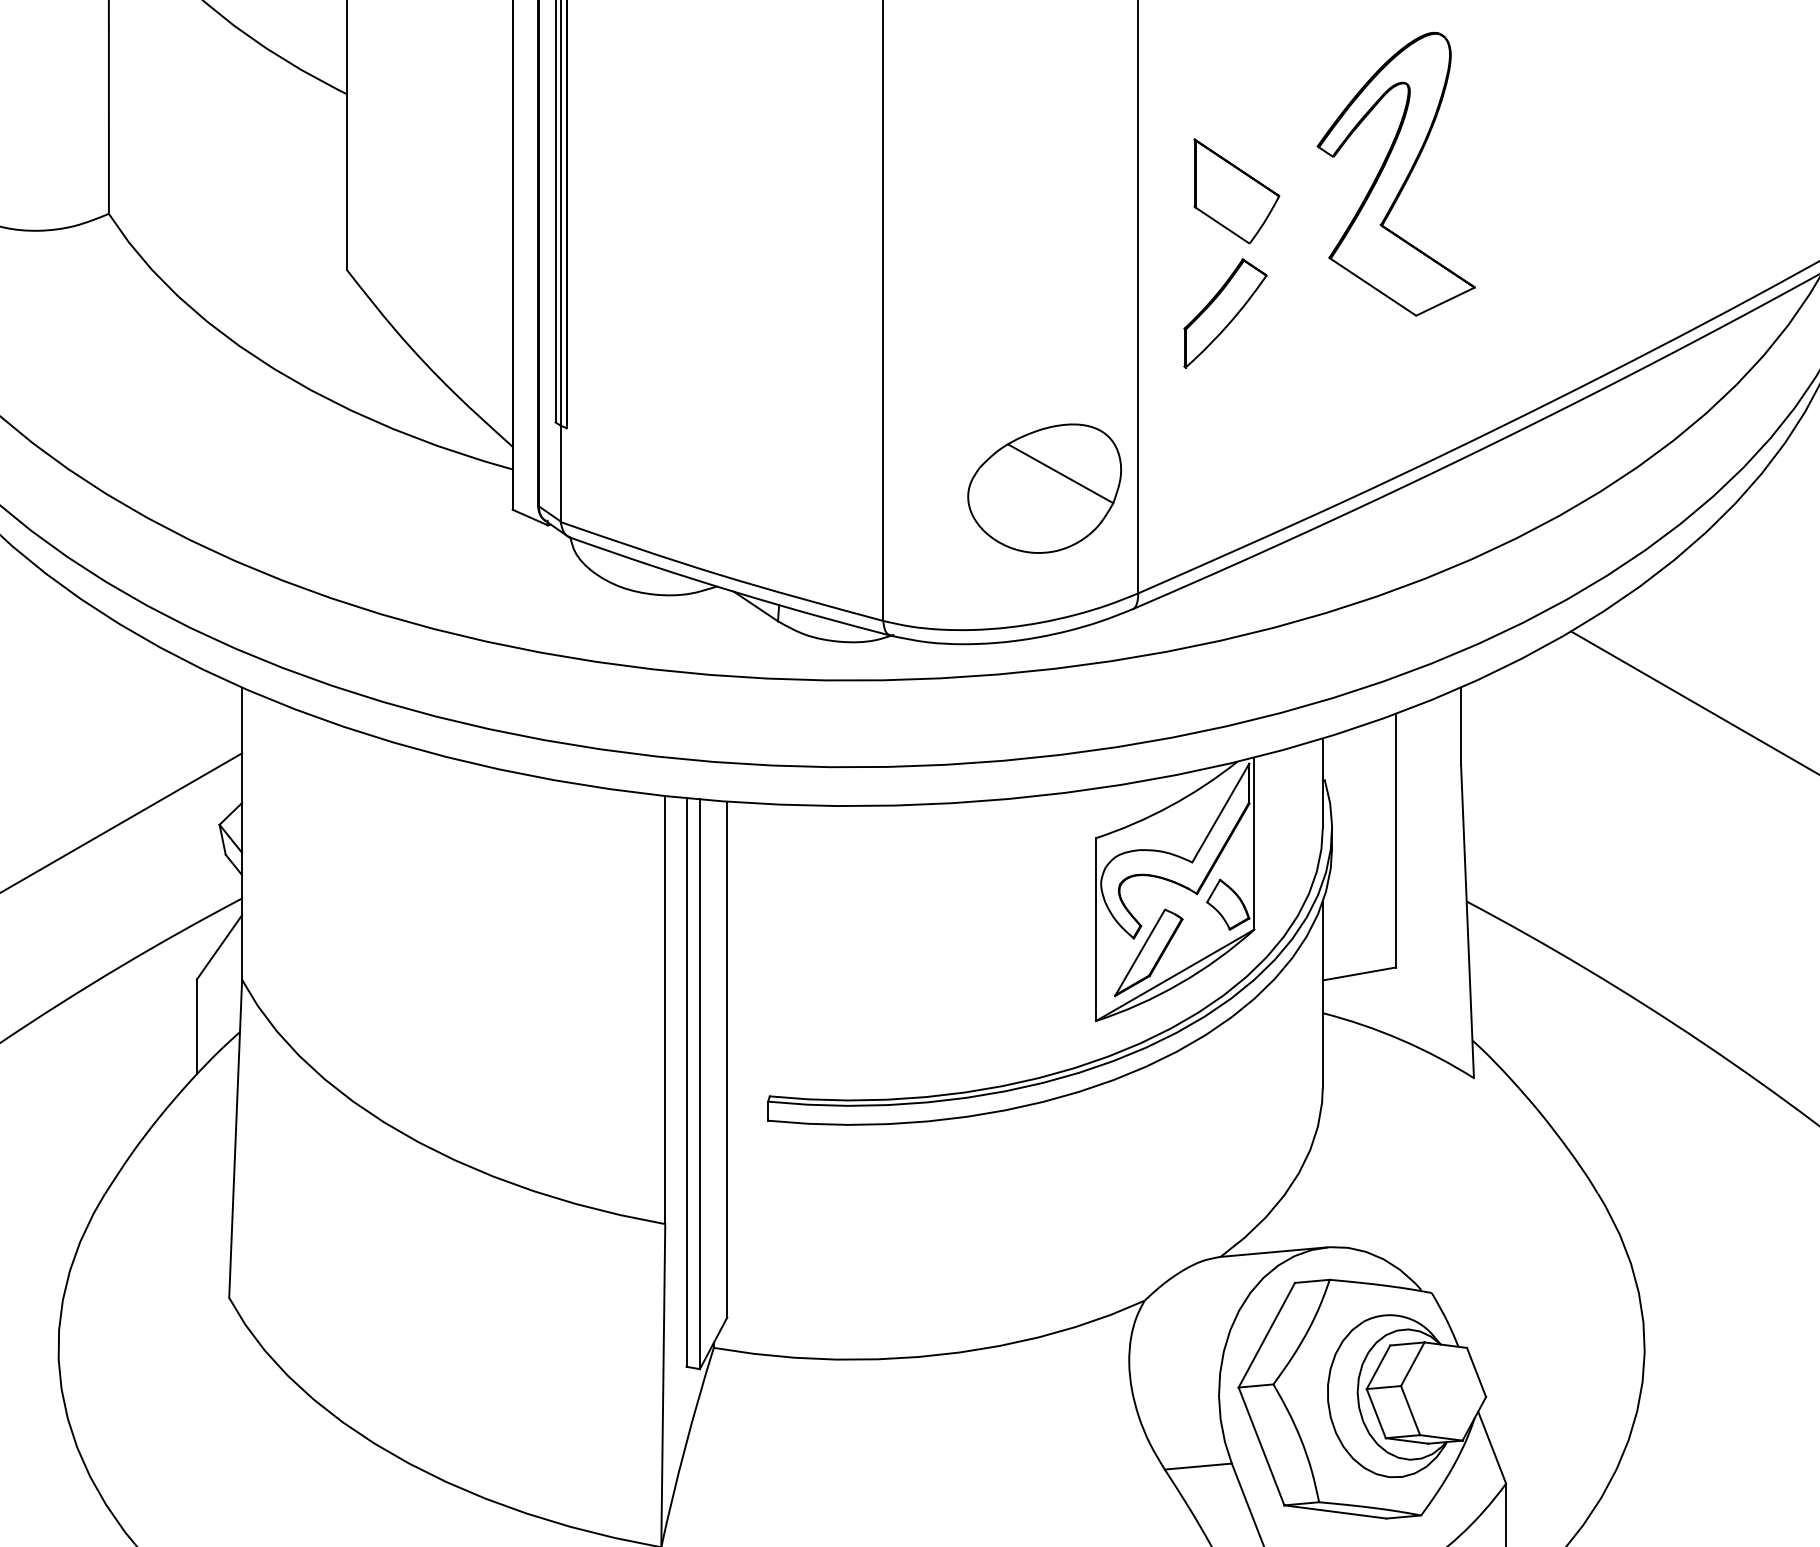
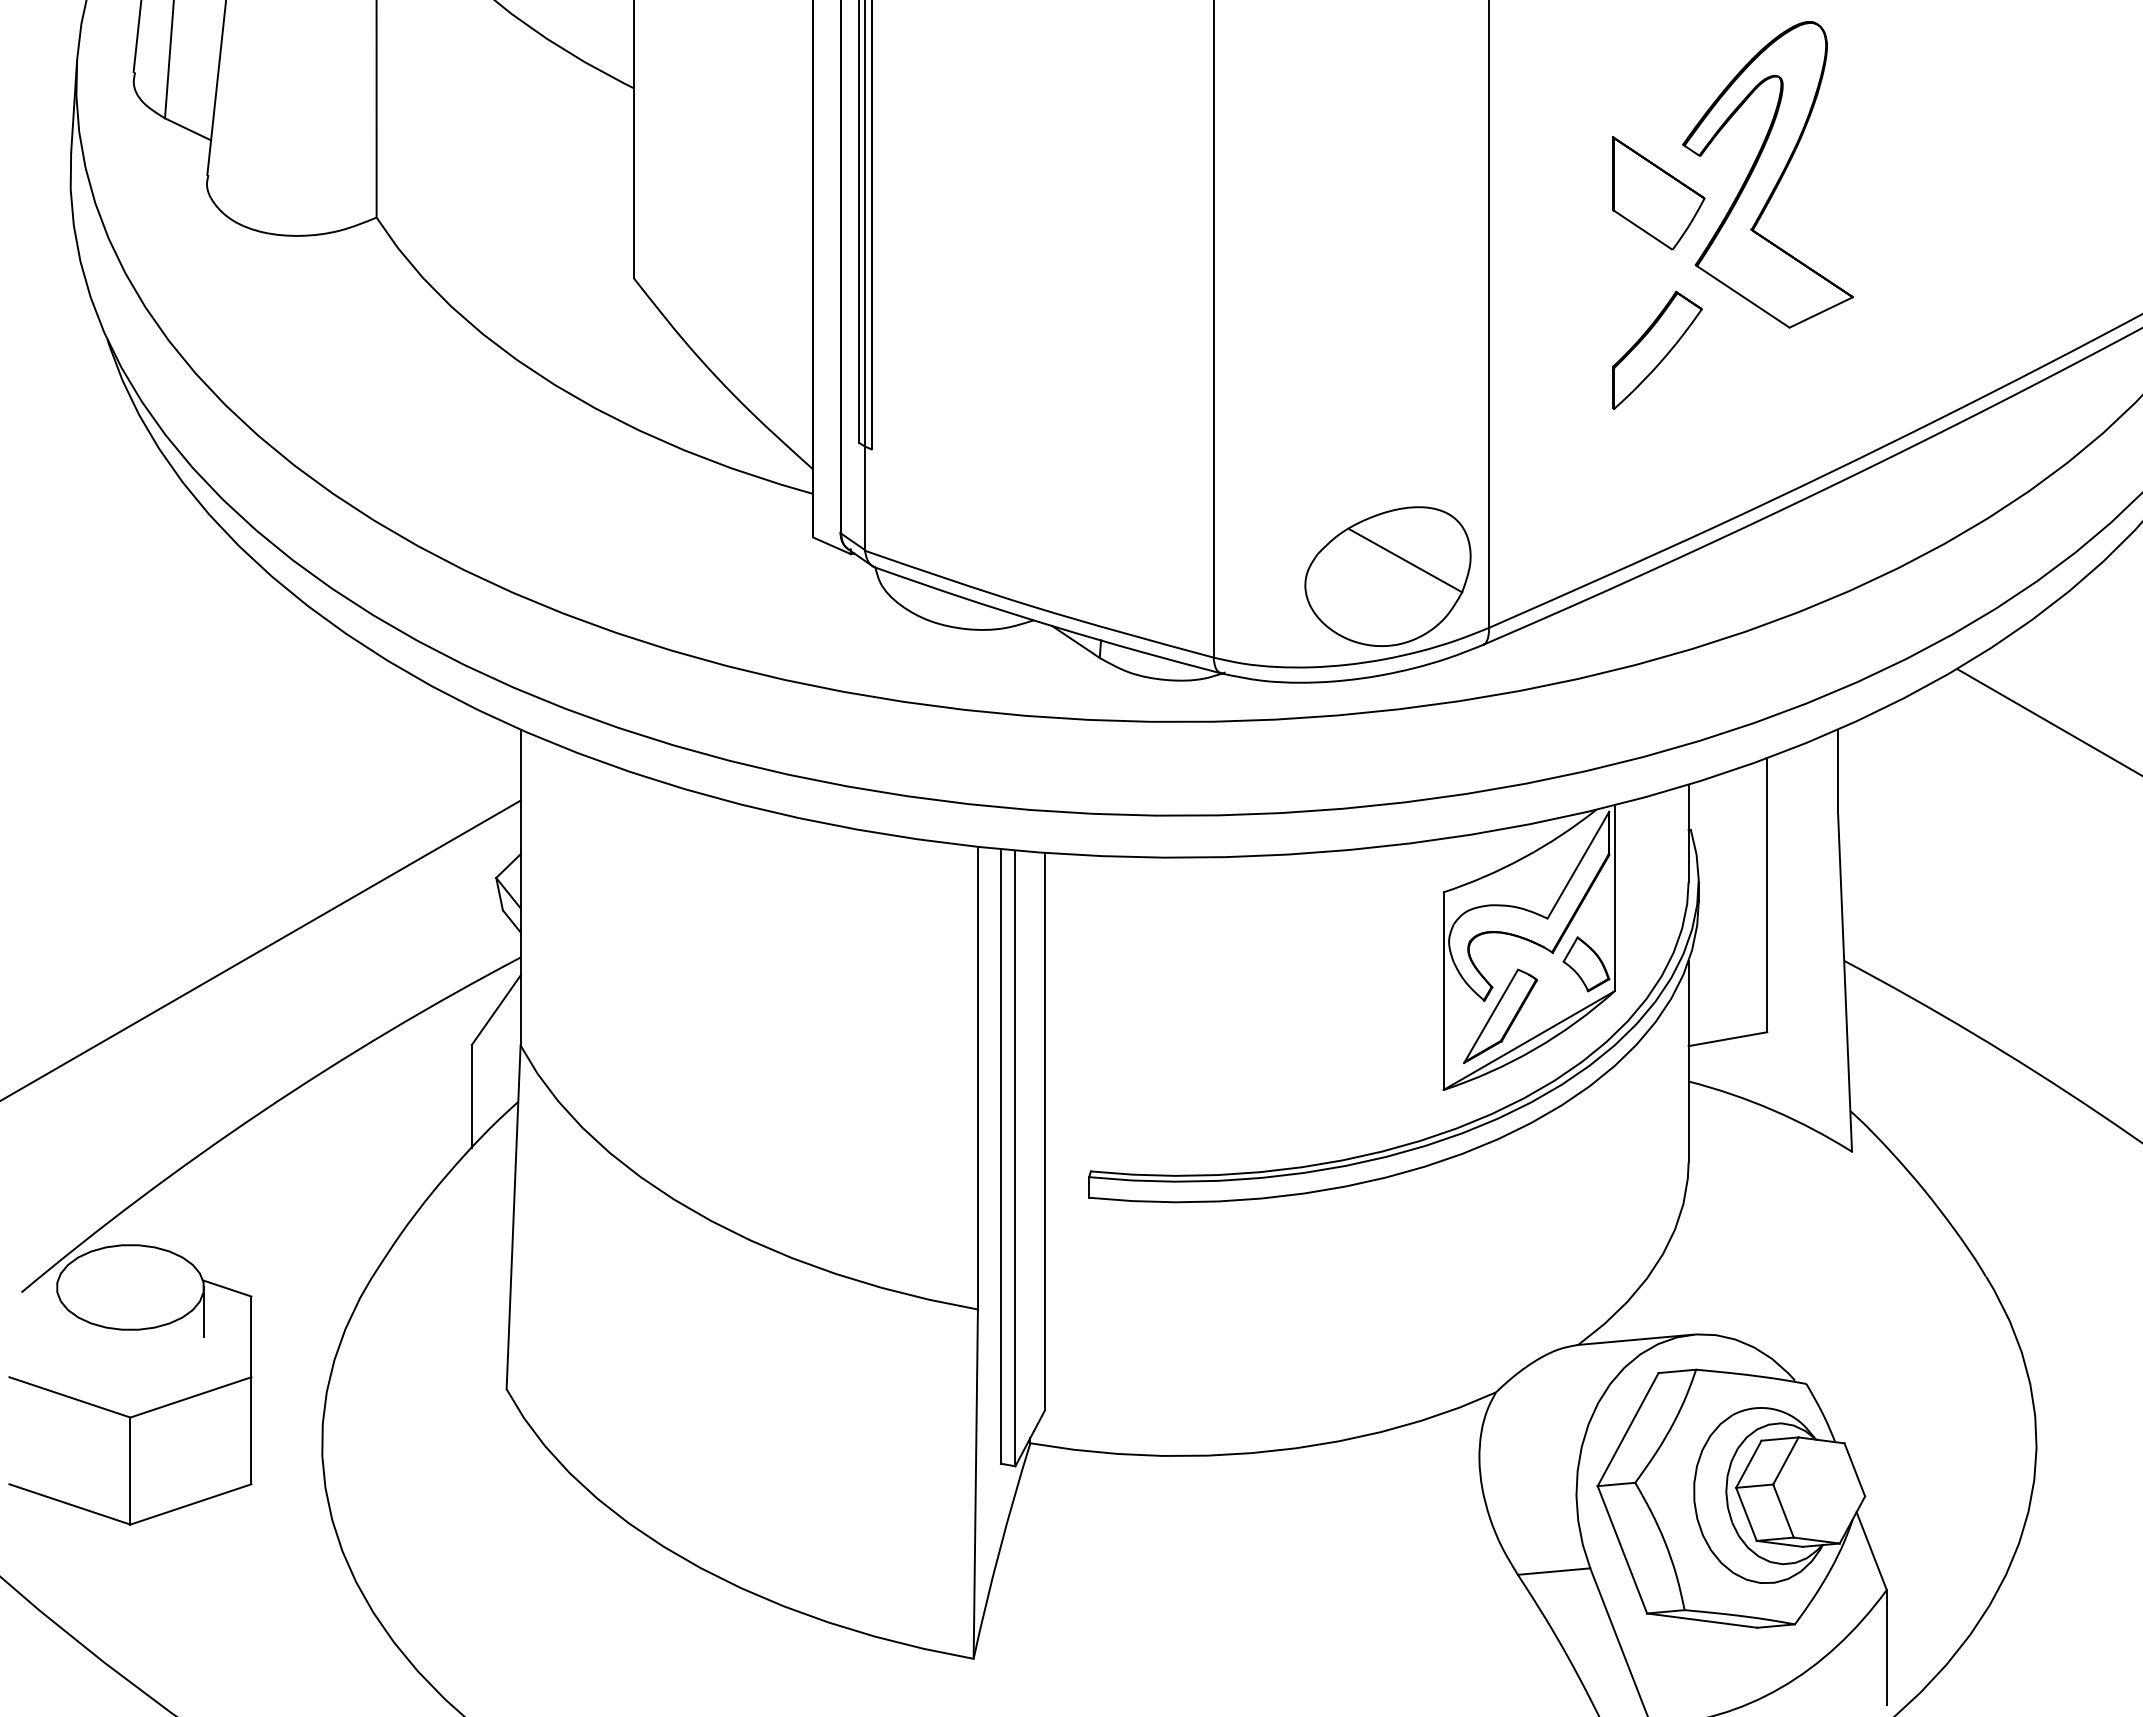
part: (1236, 191) -> (1658, 193), moved
part: (1225, 312) -> (1657, 349), moved
part: (1044, 488) -> (1387, 576), moved

